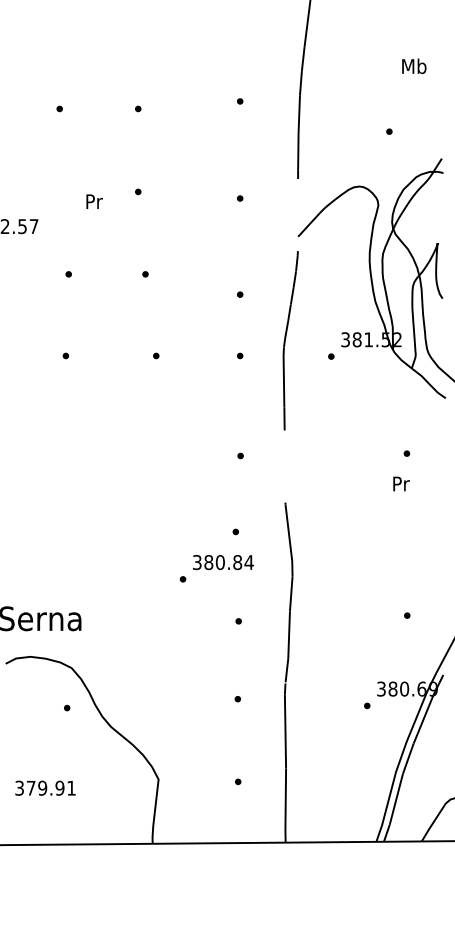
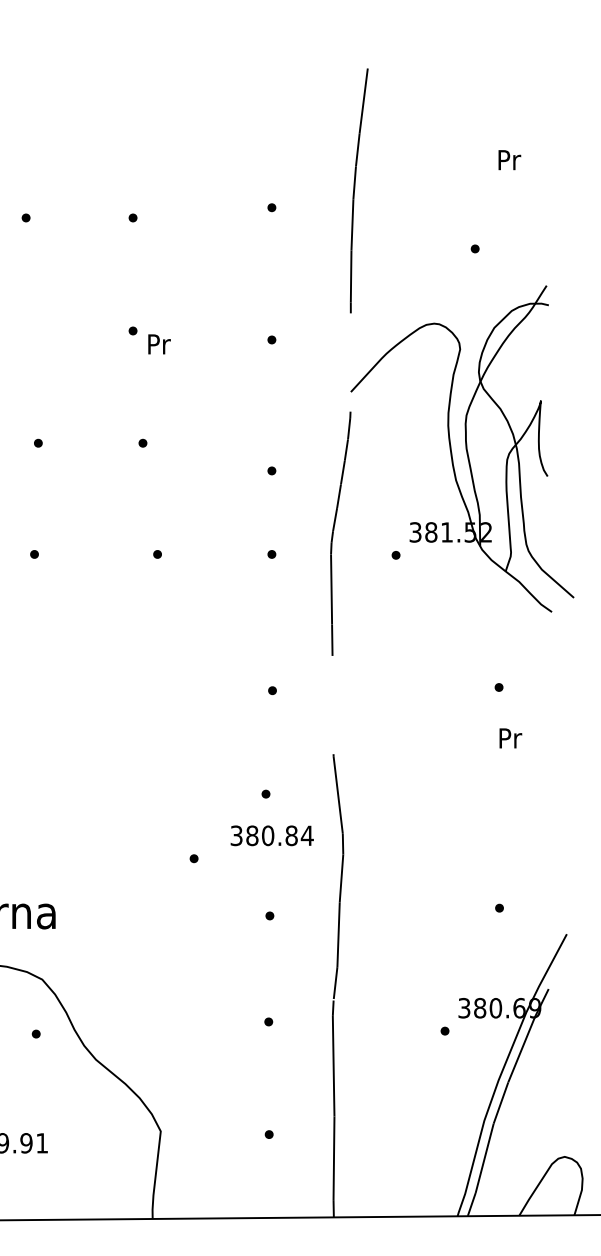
text: (414, 66) -> (509, 160), Mb -> Pr
text: (94, 201) -> (159, 344), moved
text: (401, 483) -> (510, 737), moved
text: (223, 562) -> (272, 835), moved

